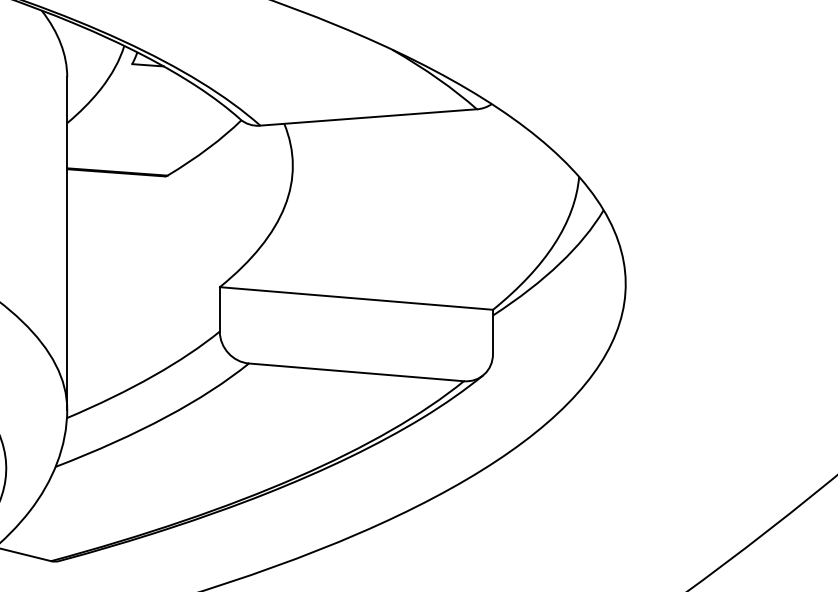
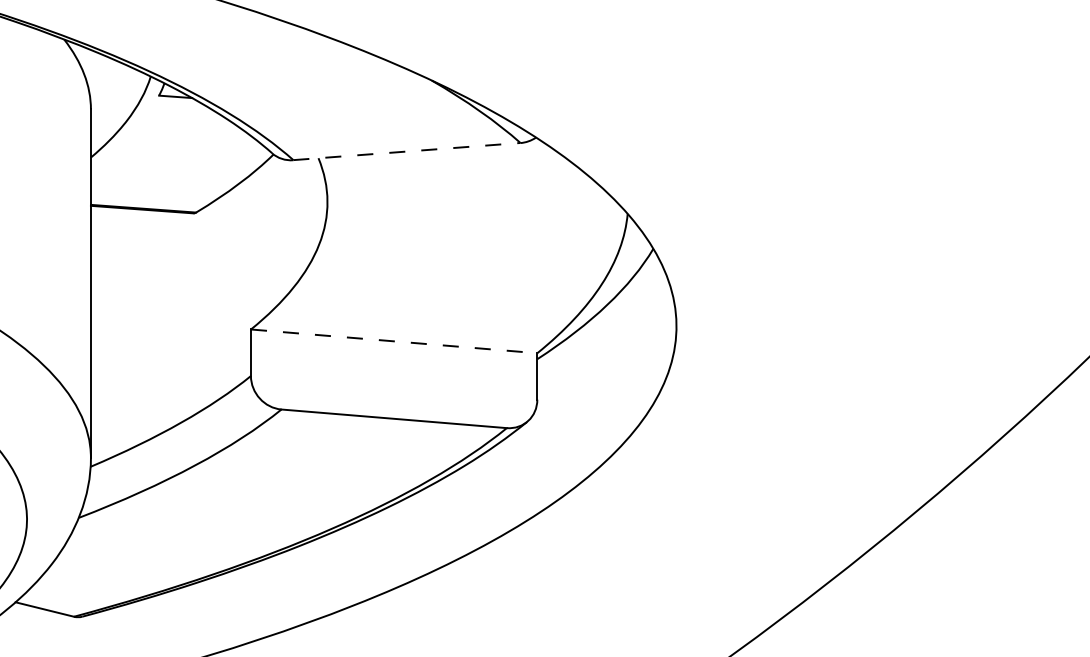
line: (368, 117) -> (406, 151), solid -> dashed
line: (356, 298) -> (394, 341), solid -> dashed

